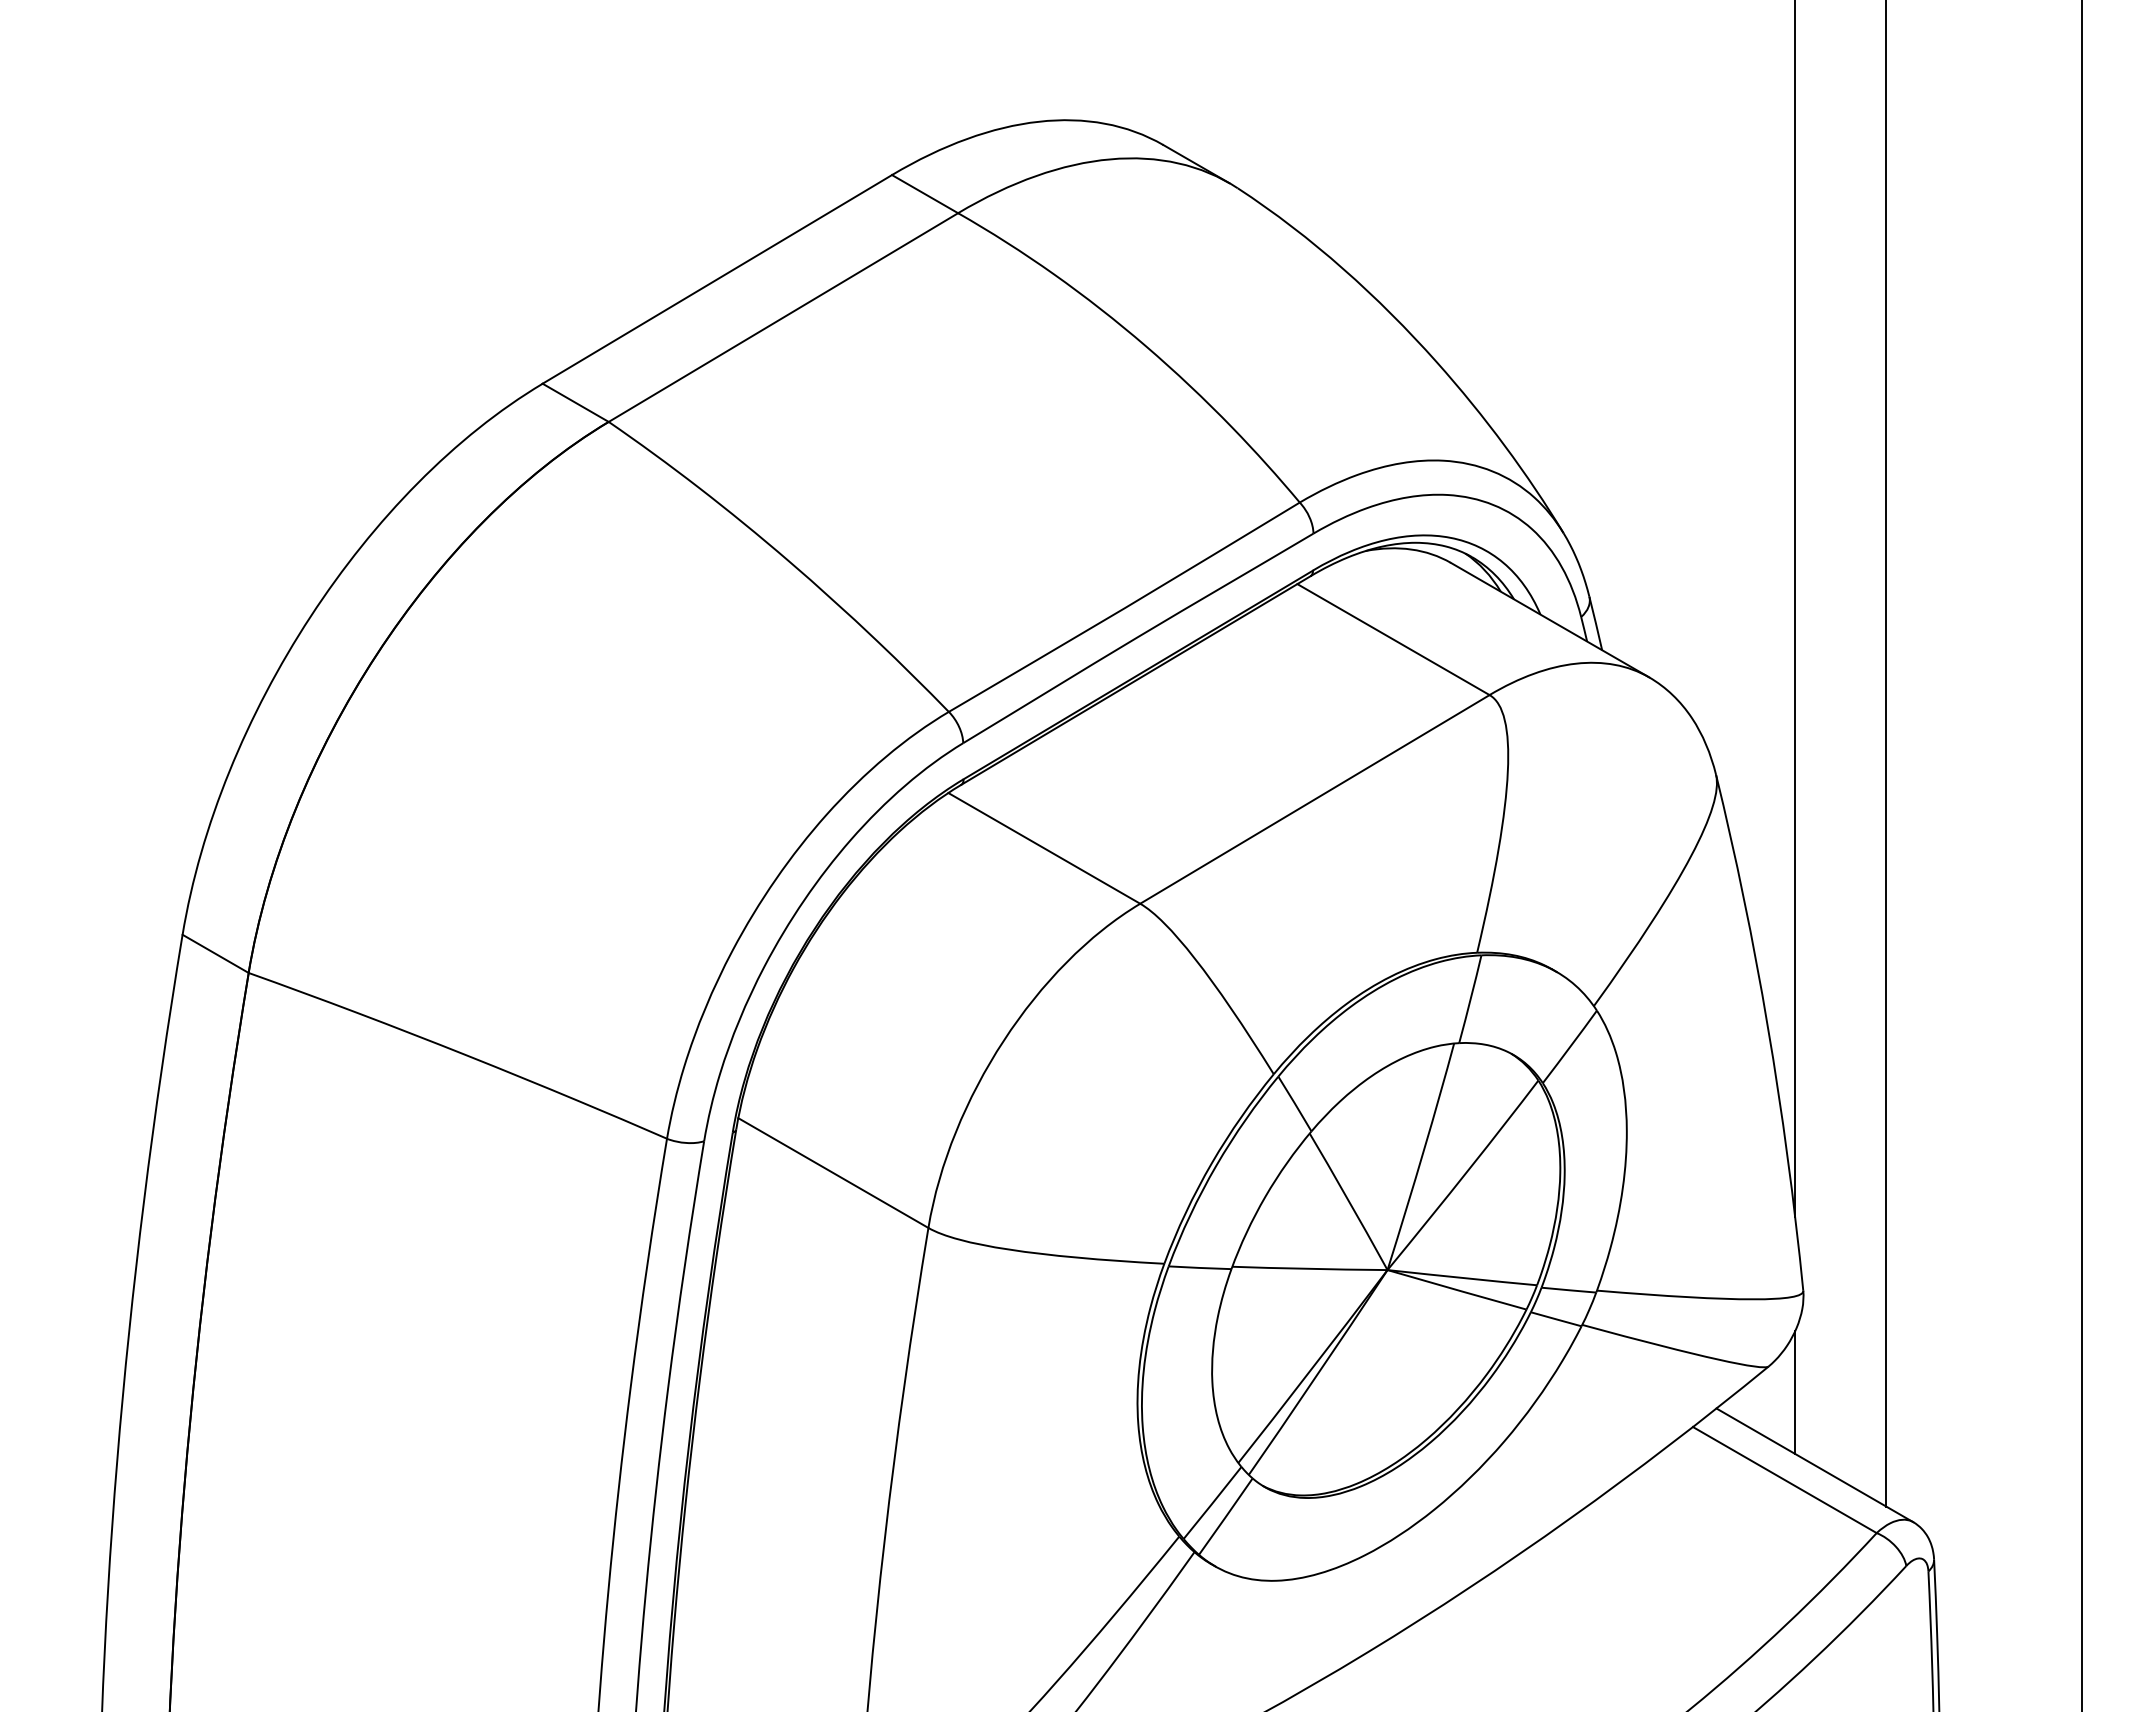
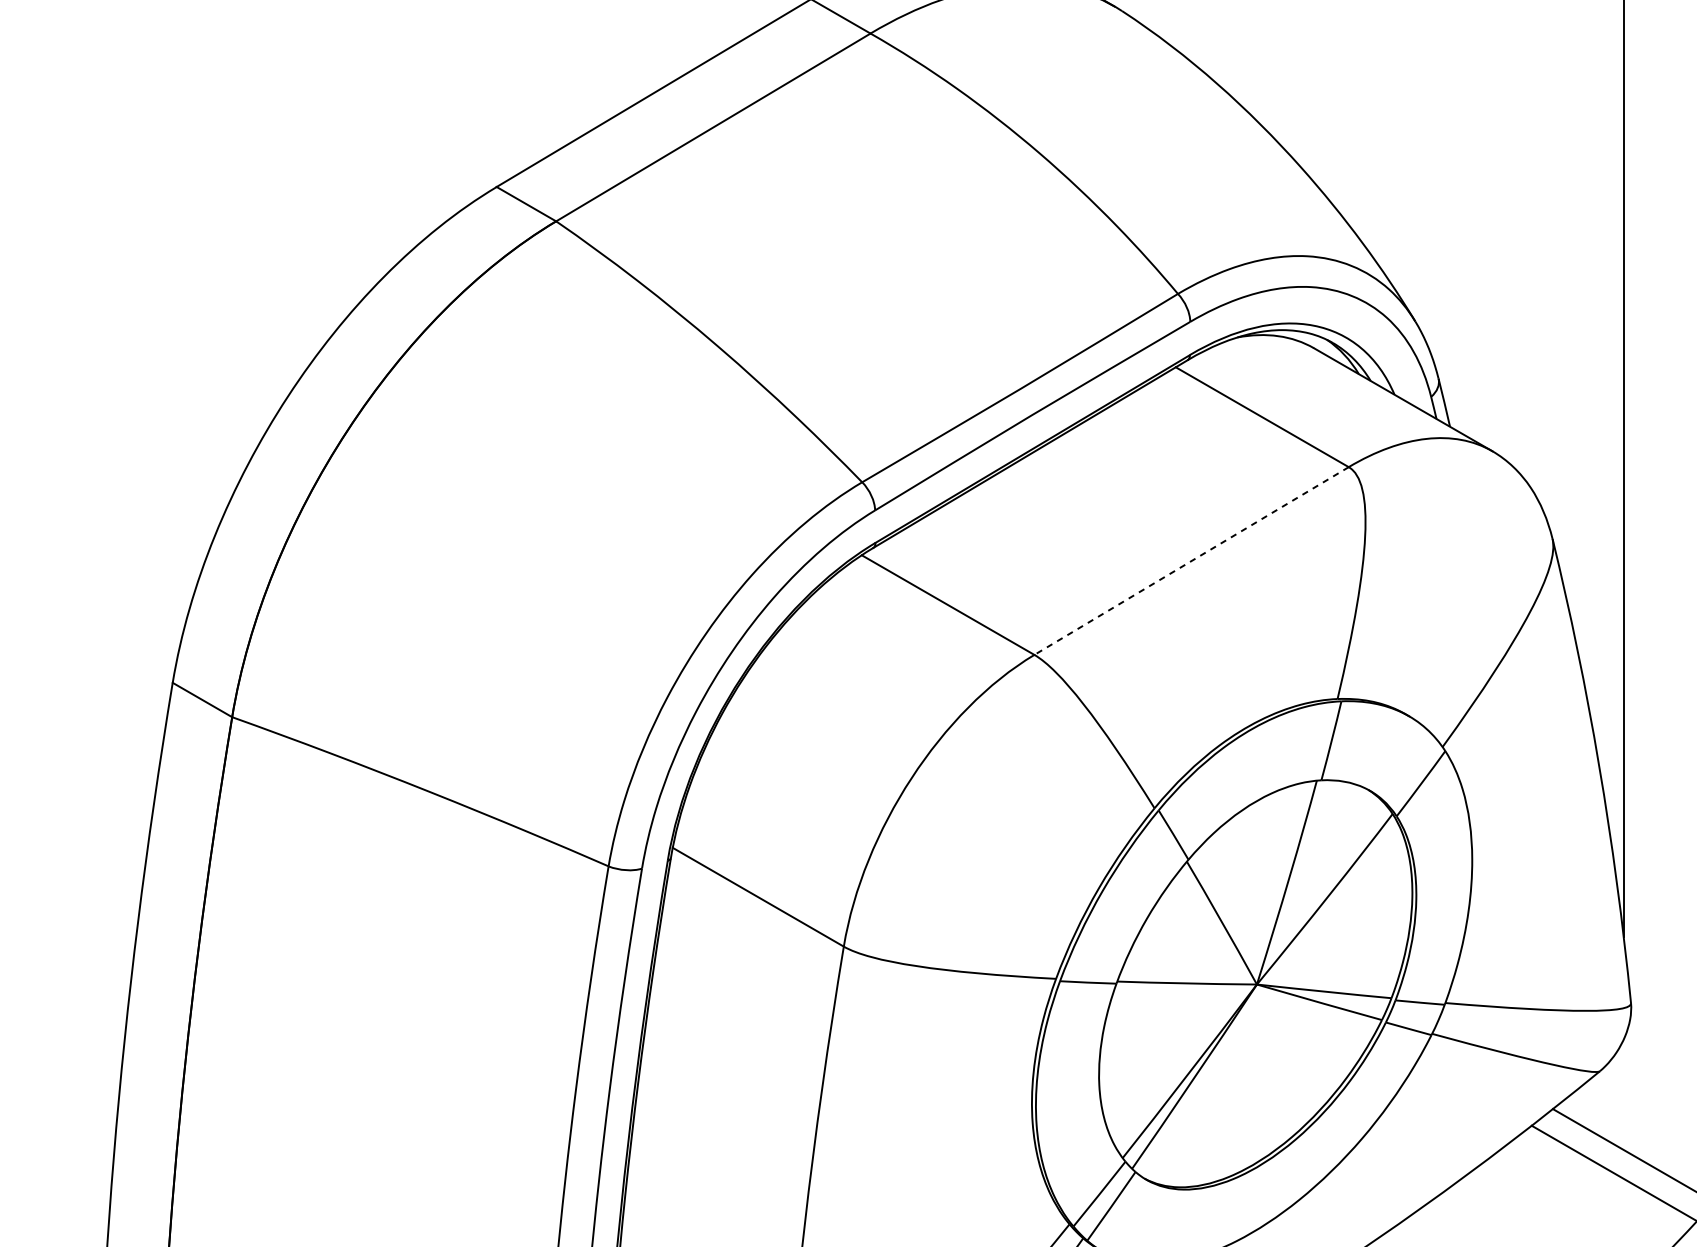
line: (1314, 799) -> (1191, 561), solid -> dashed
line: (1795, 1392) -> (1624, 1094), removed

